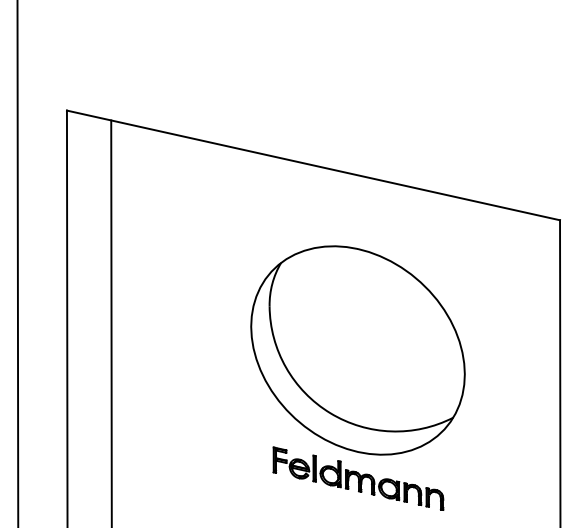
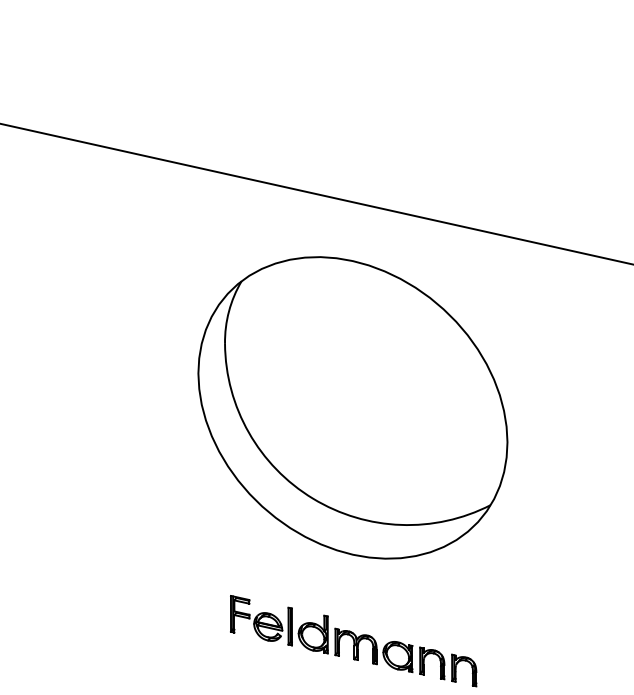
part: (357, 350) -> (352, 407), moved

